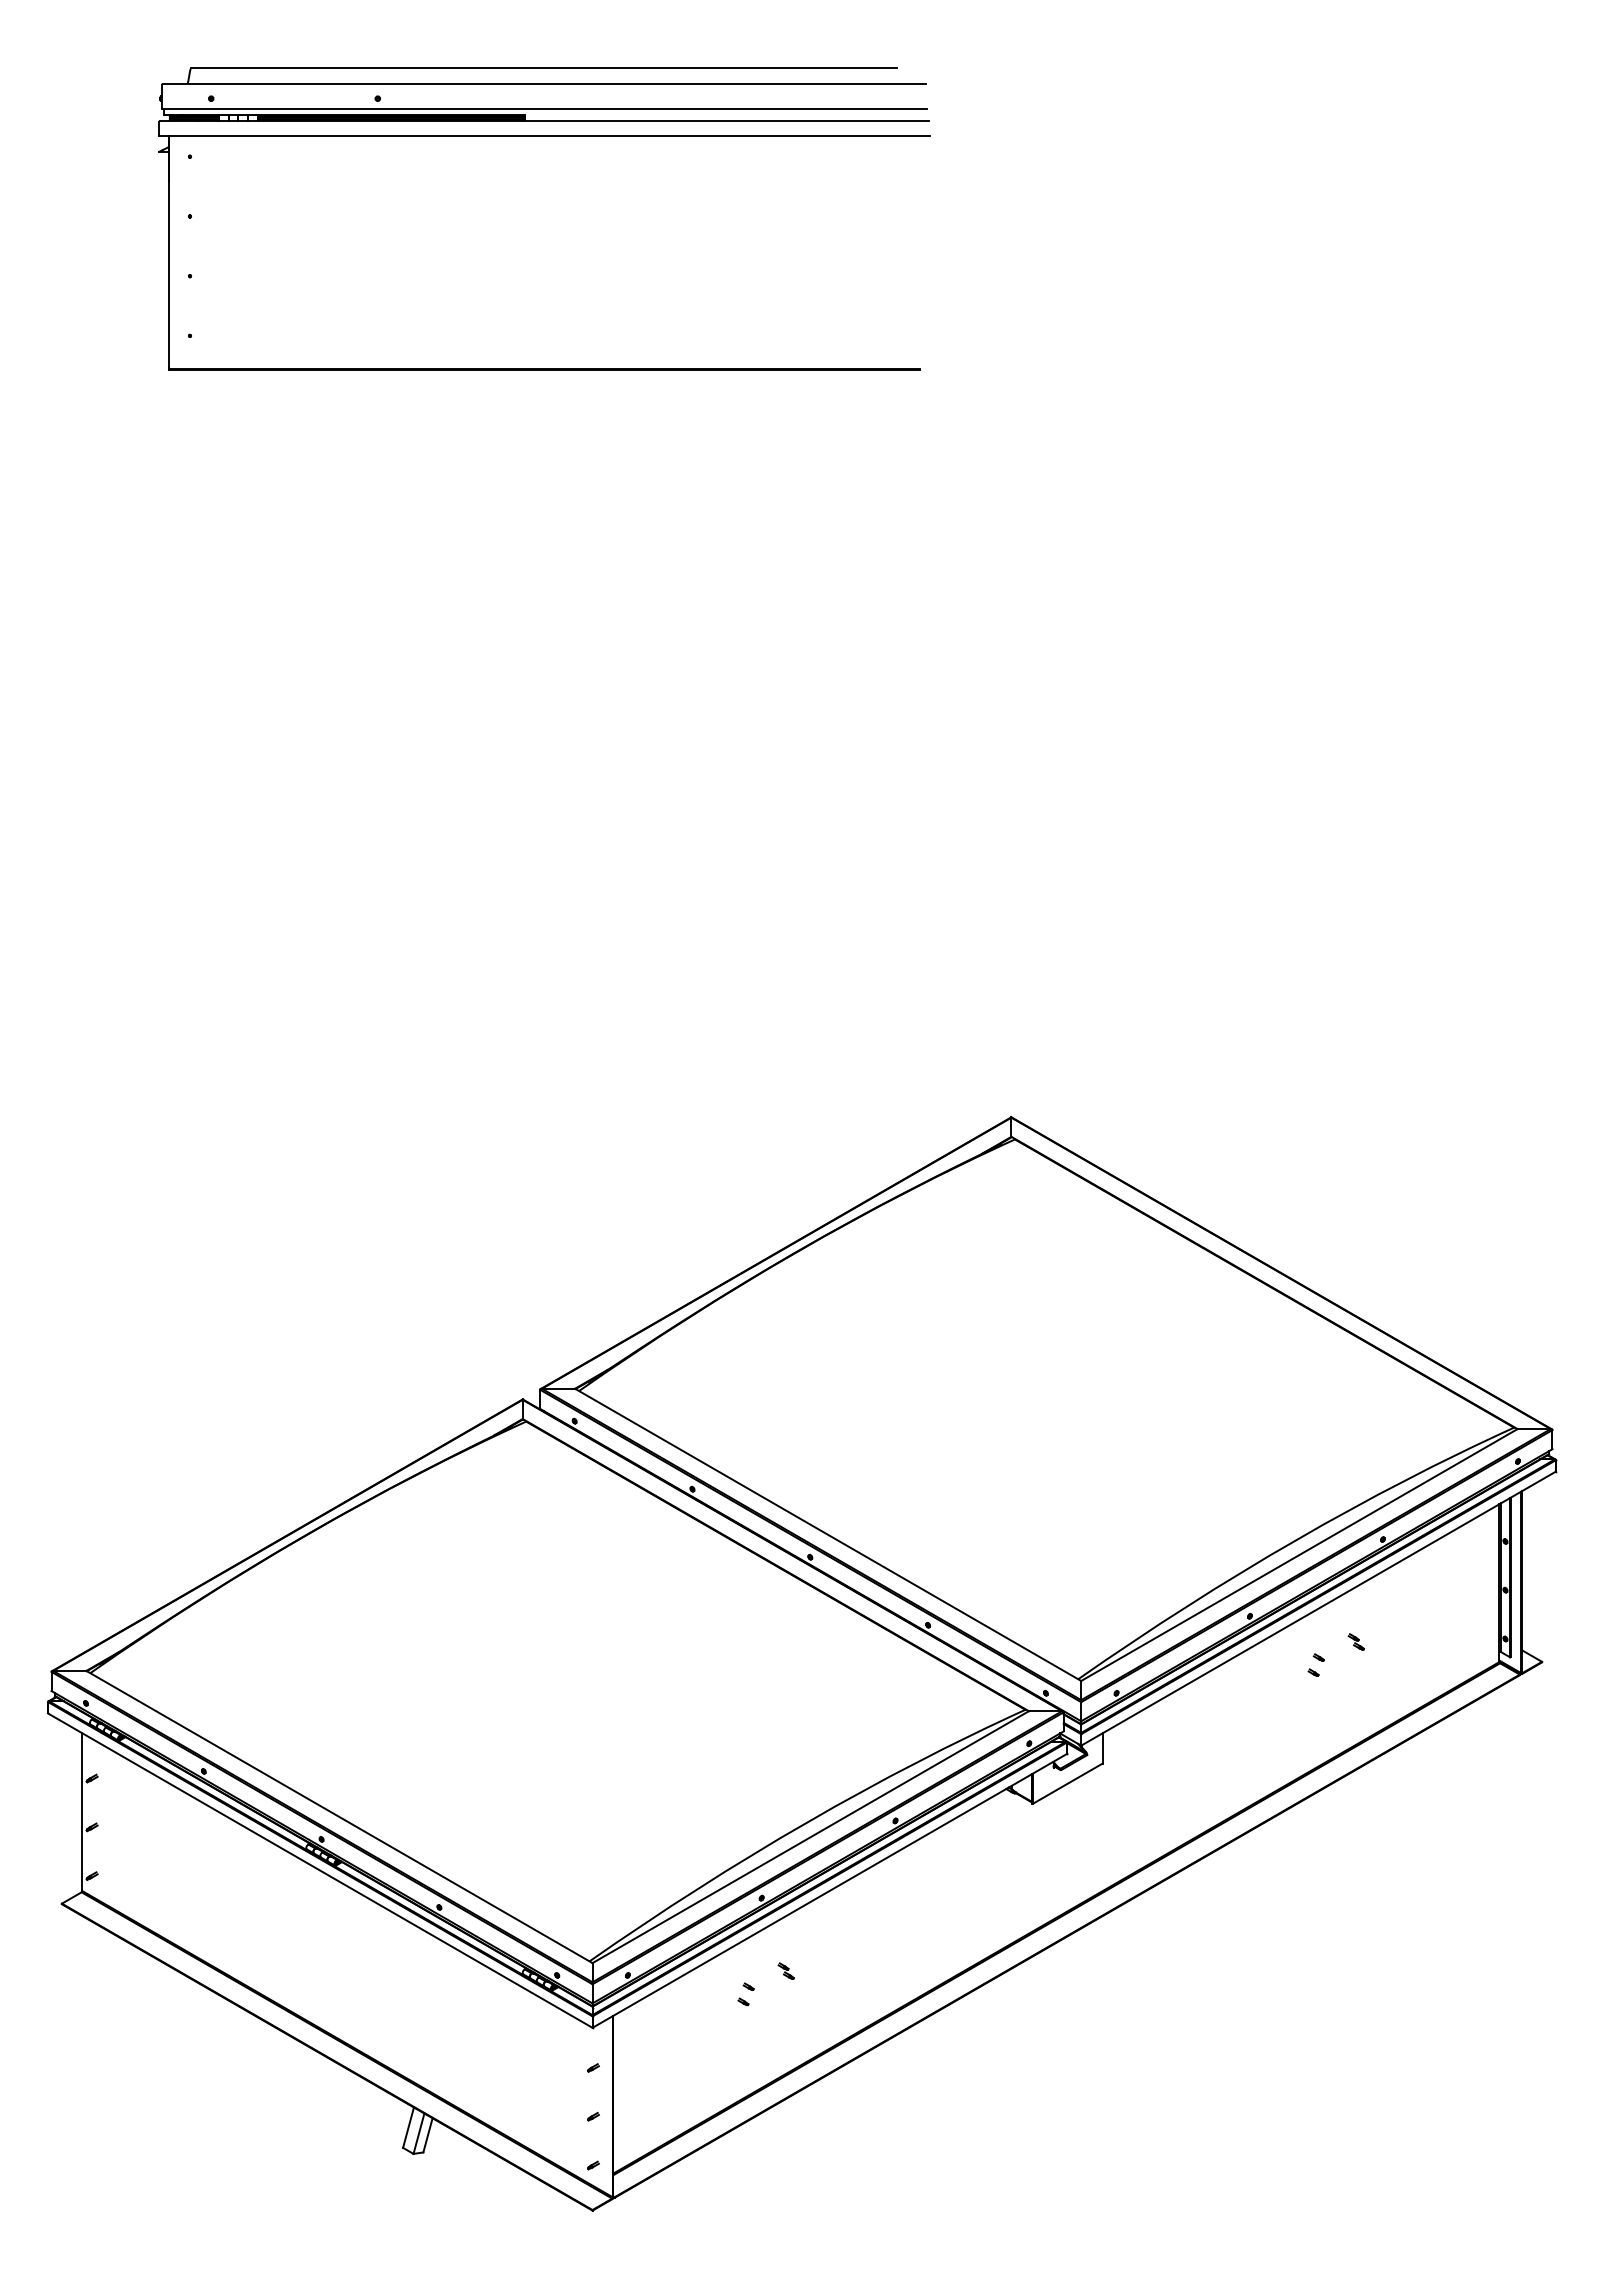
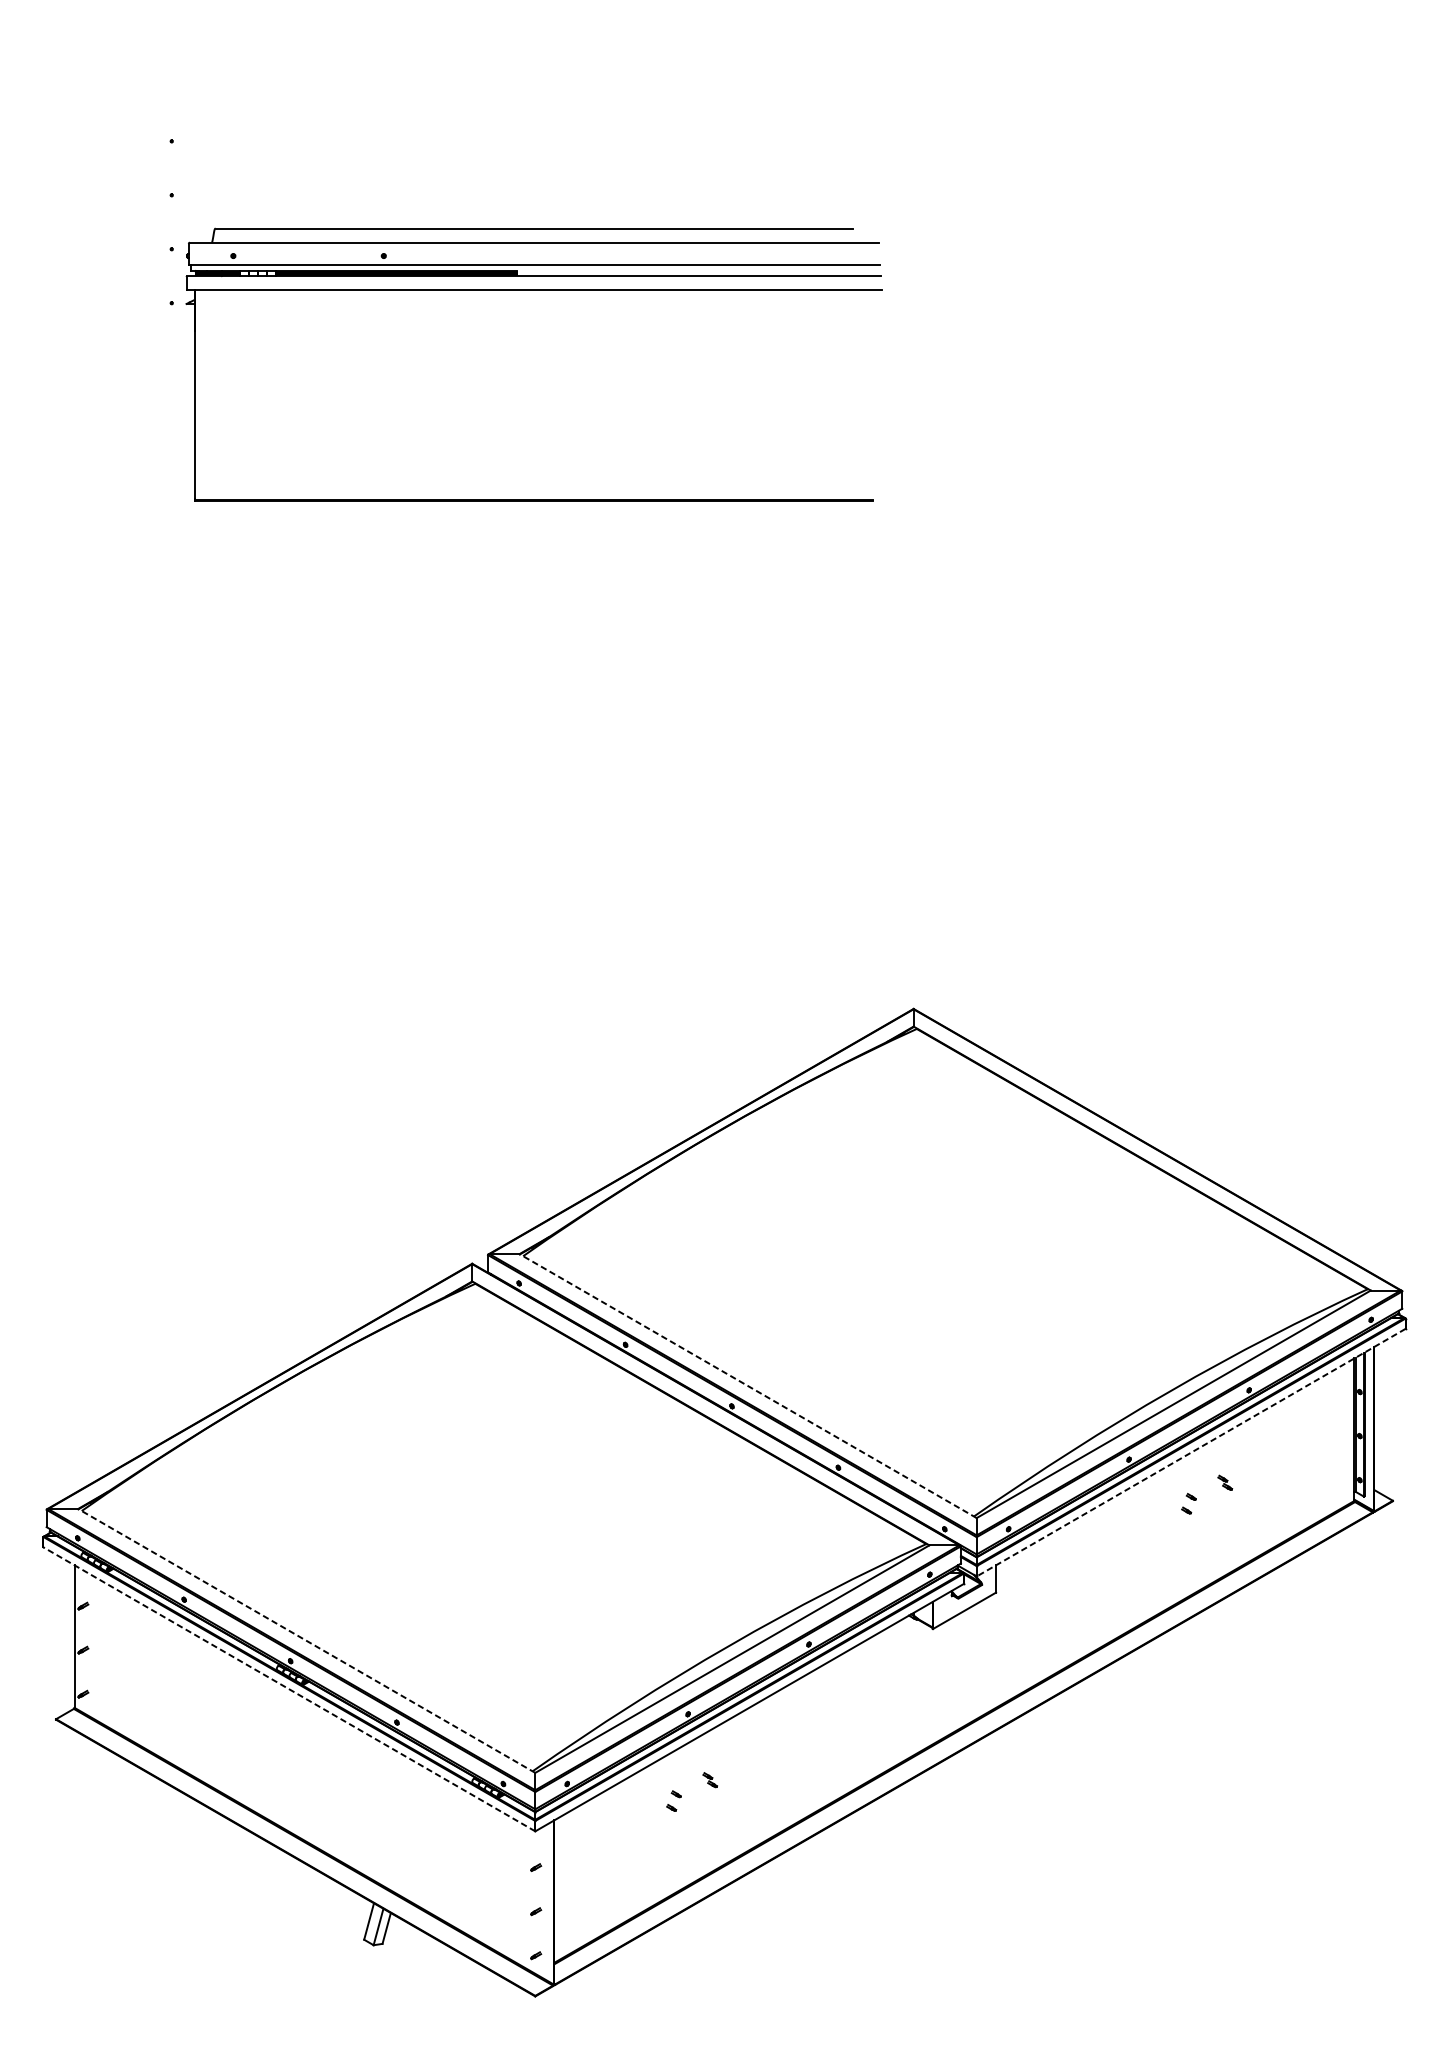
part: (544, 136) -> (534, 290), moved
line: (827, 1534) -> (747, 1385), solid -> dashed
line: (1318, 1608) -> (1191, 1452), solid -> dashed
line: (339, 1816) -> (306, 1640), solid -> dashed
line: (319, 1870) -> (288, 1689), solid -> dashed

